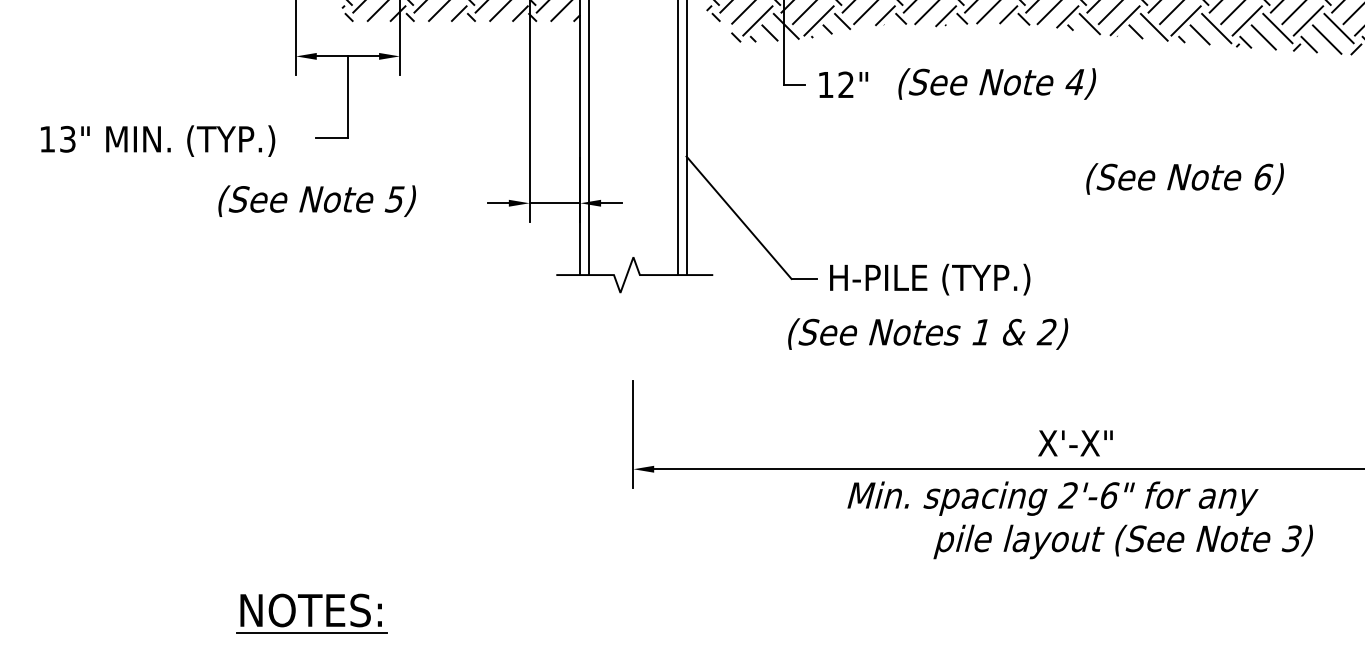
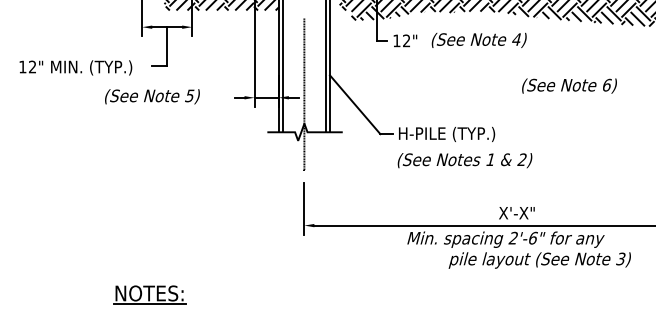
text: (67, 140) -> (32, 67), 13" -> 12"
line: (633, 196) -> (304, 94), added
text: (927, 333) -> (464, 160), moved

